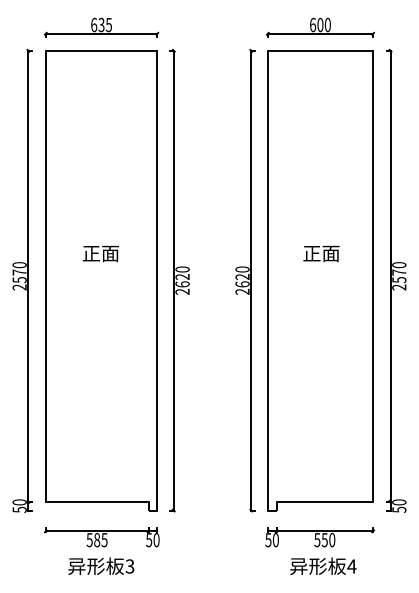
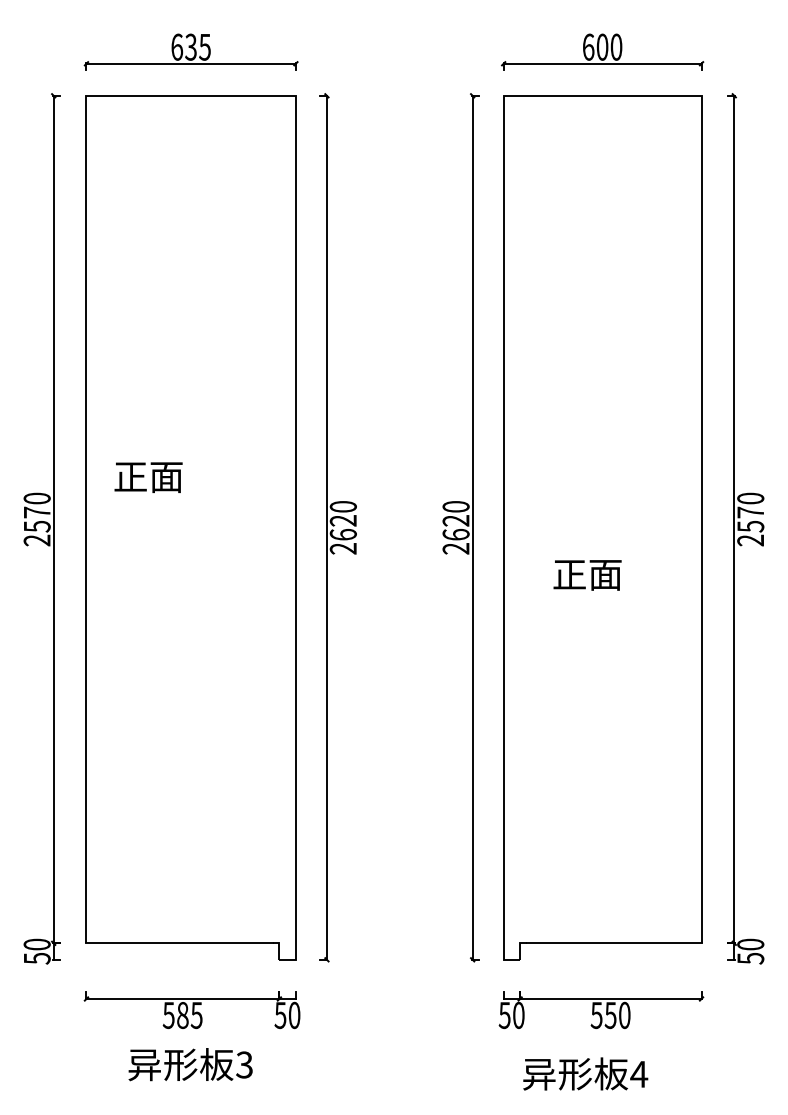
text: (100, 254) -> (147, 478), moved
text: (321, 254) -> (587, 576), moved
text: (323, 565) -> (585, 1072), moved

